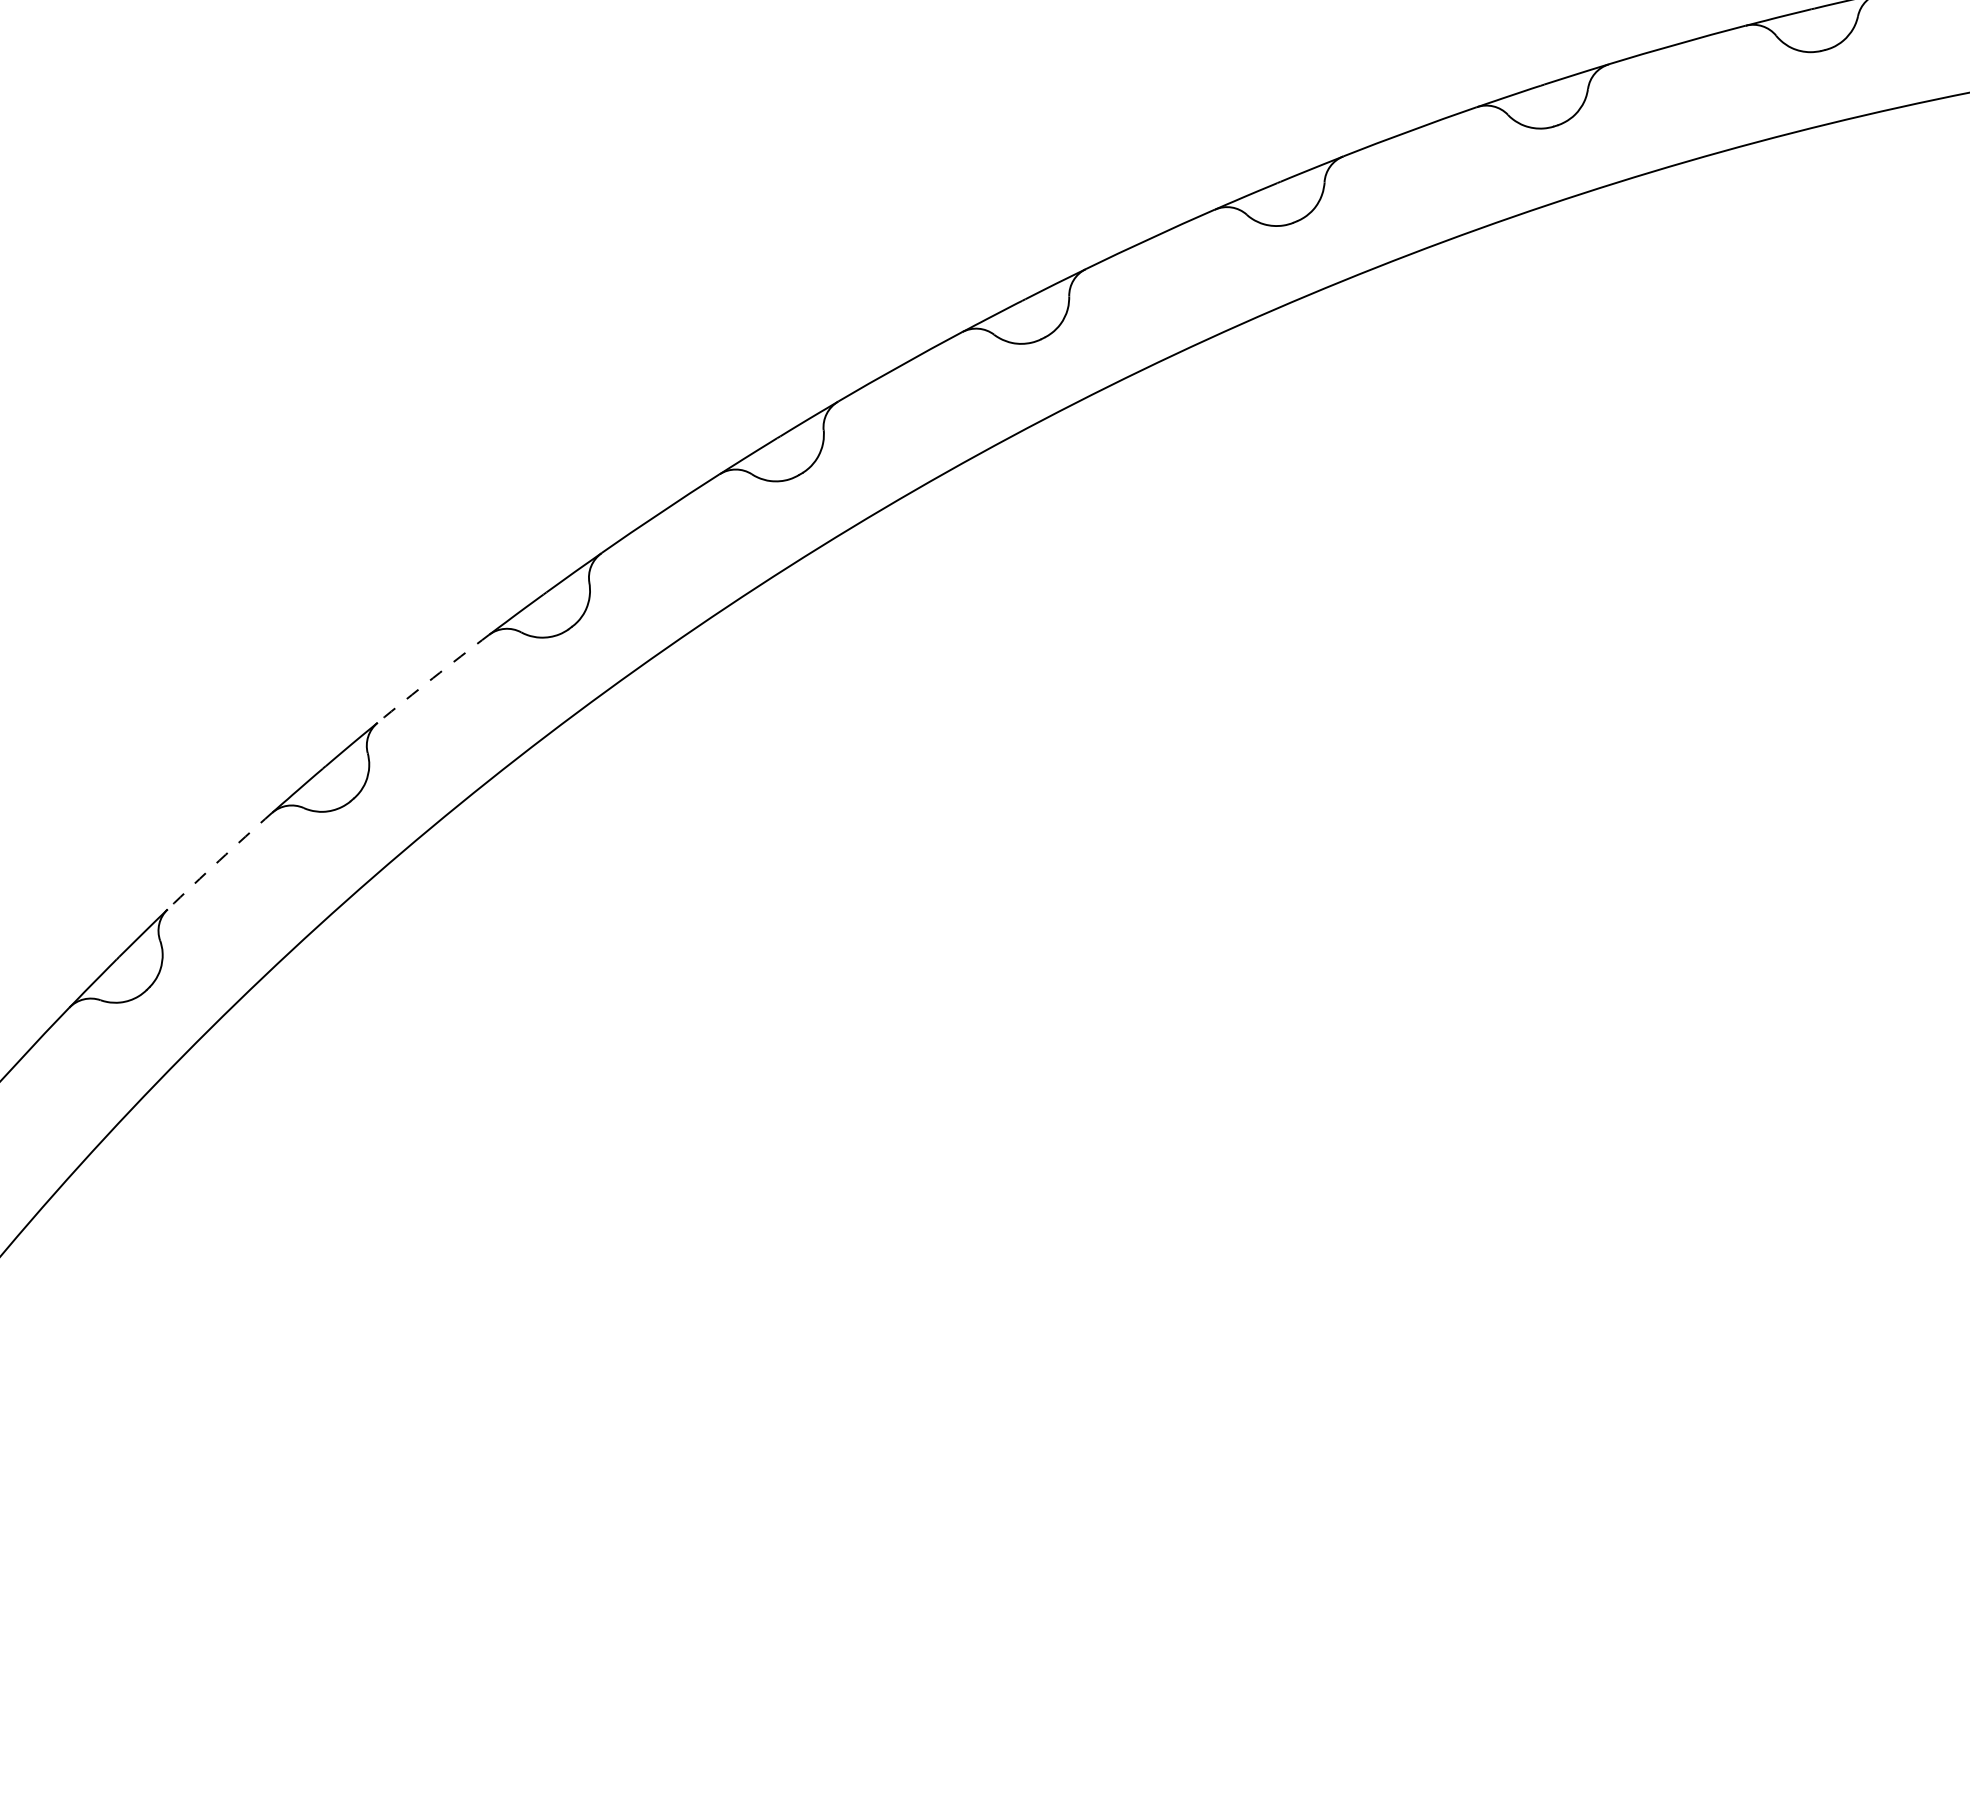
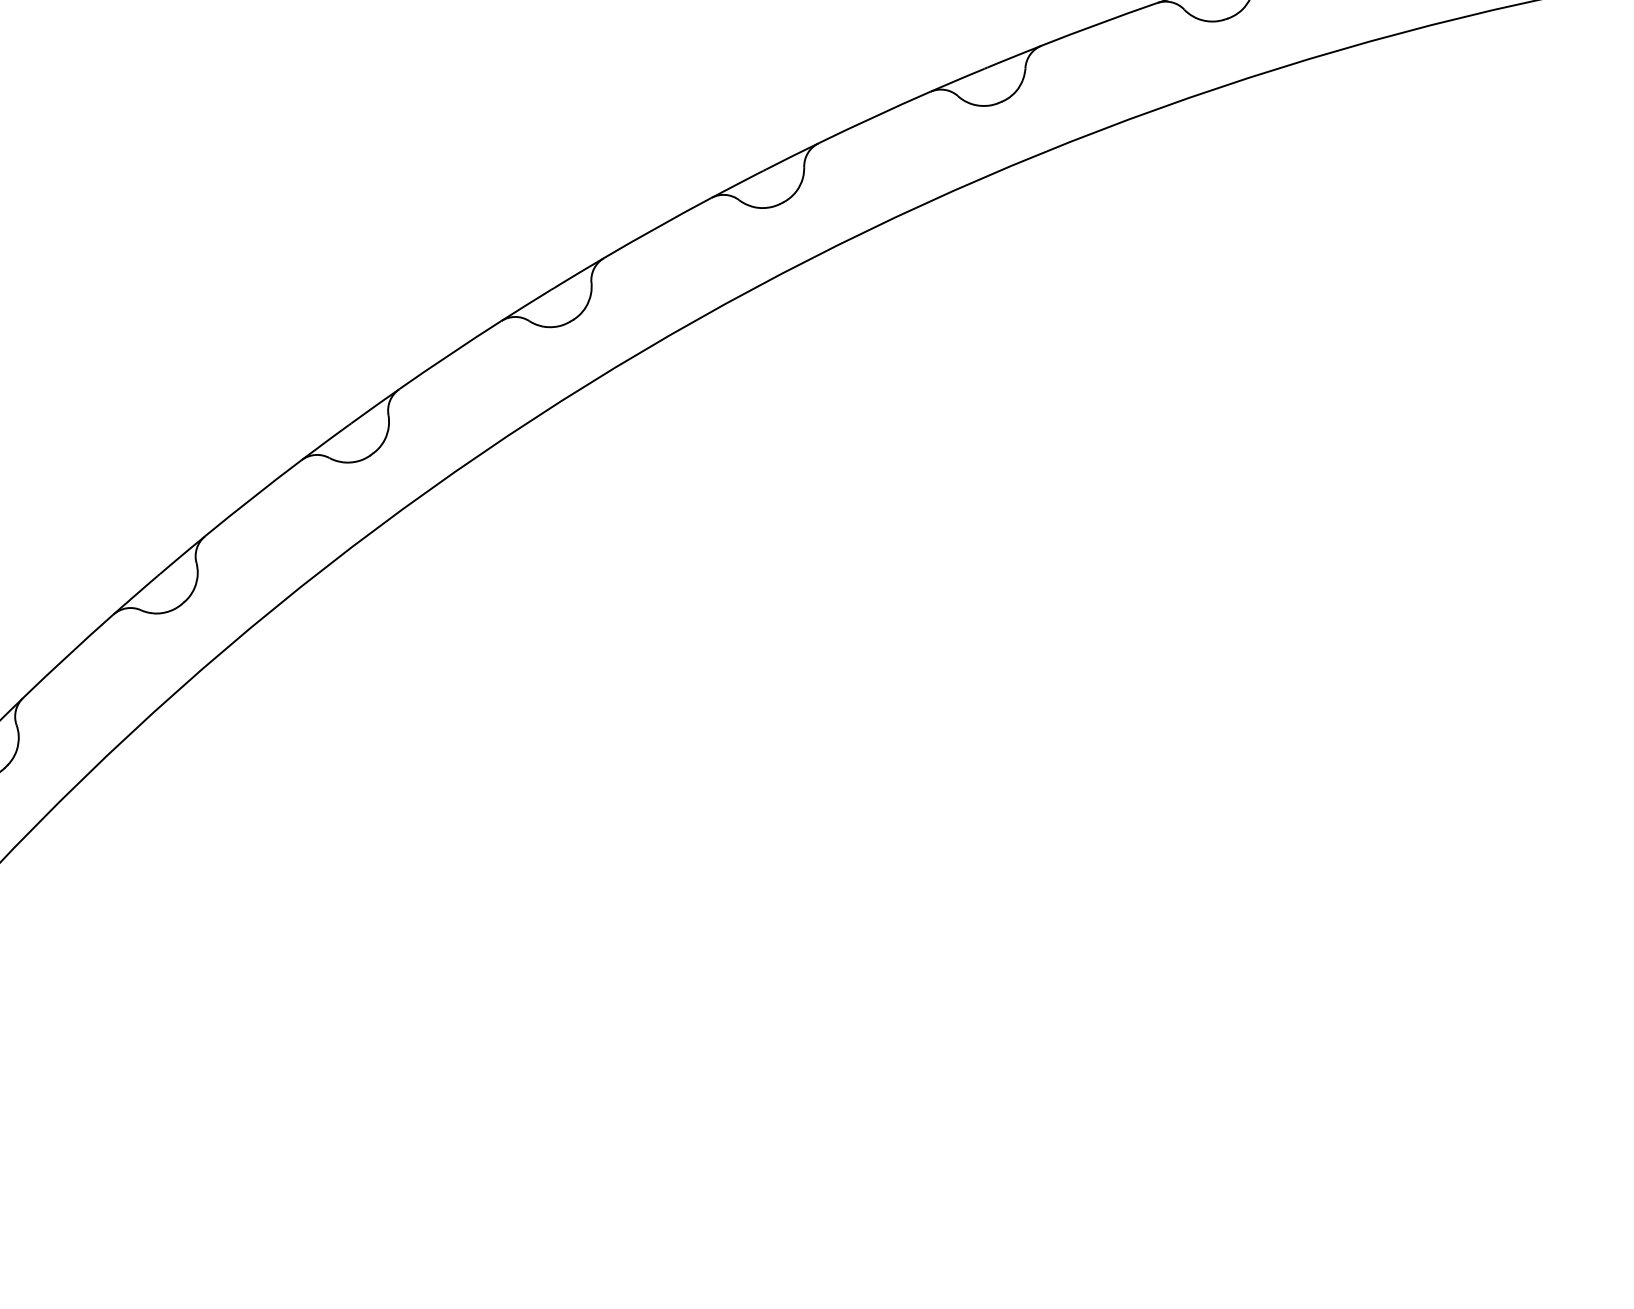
arc: (432, 678) -> (252, 497), dashed -> solid
arc: (219, 860) -> (68, 655), dashed -> solid

